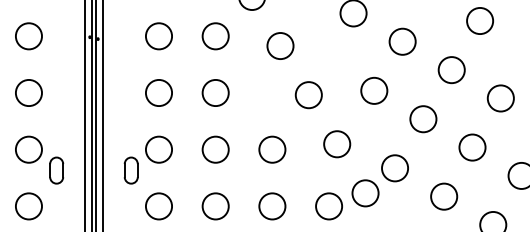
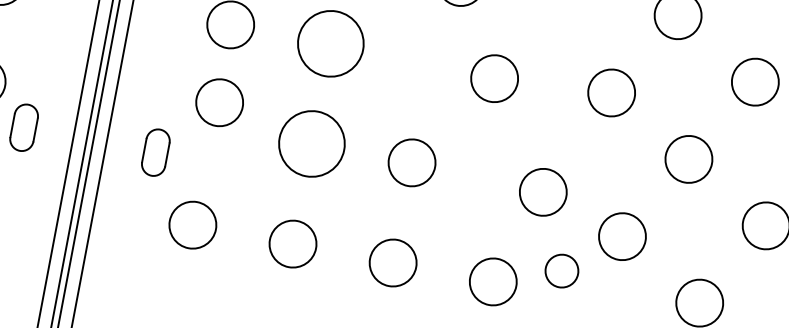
circle: (215, 92) -> (330, 42), size x1.4
circle: (337, 144) -> (543, 192), moved
circle: (158, 149) -> (218, 102), moved
circle: (215, 149) -> (311, 143), size x1.4
circle: (365, 193) -> (561, 271), size x0.7

